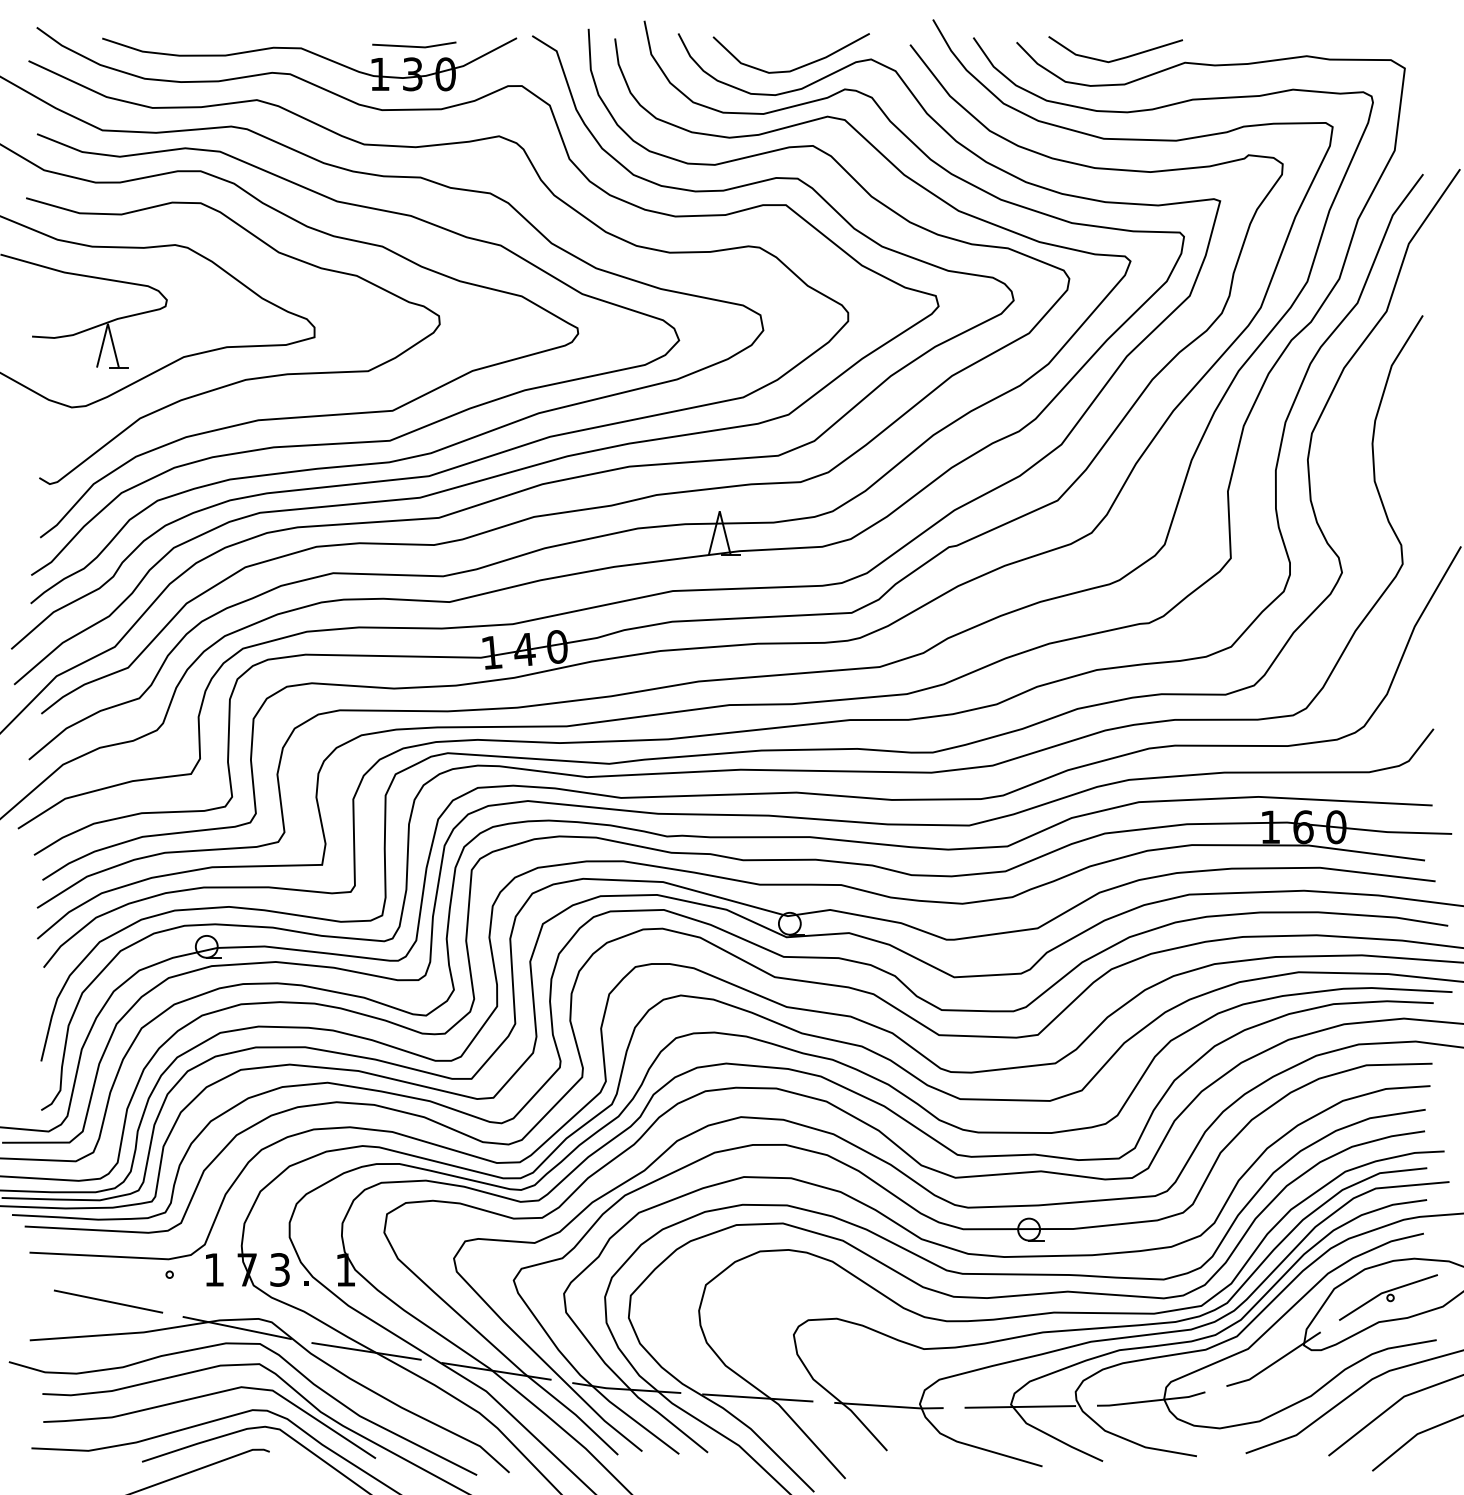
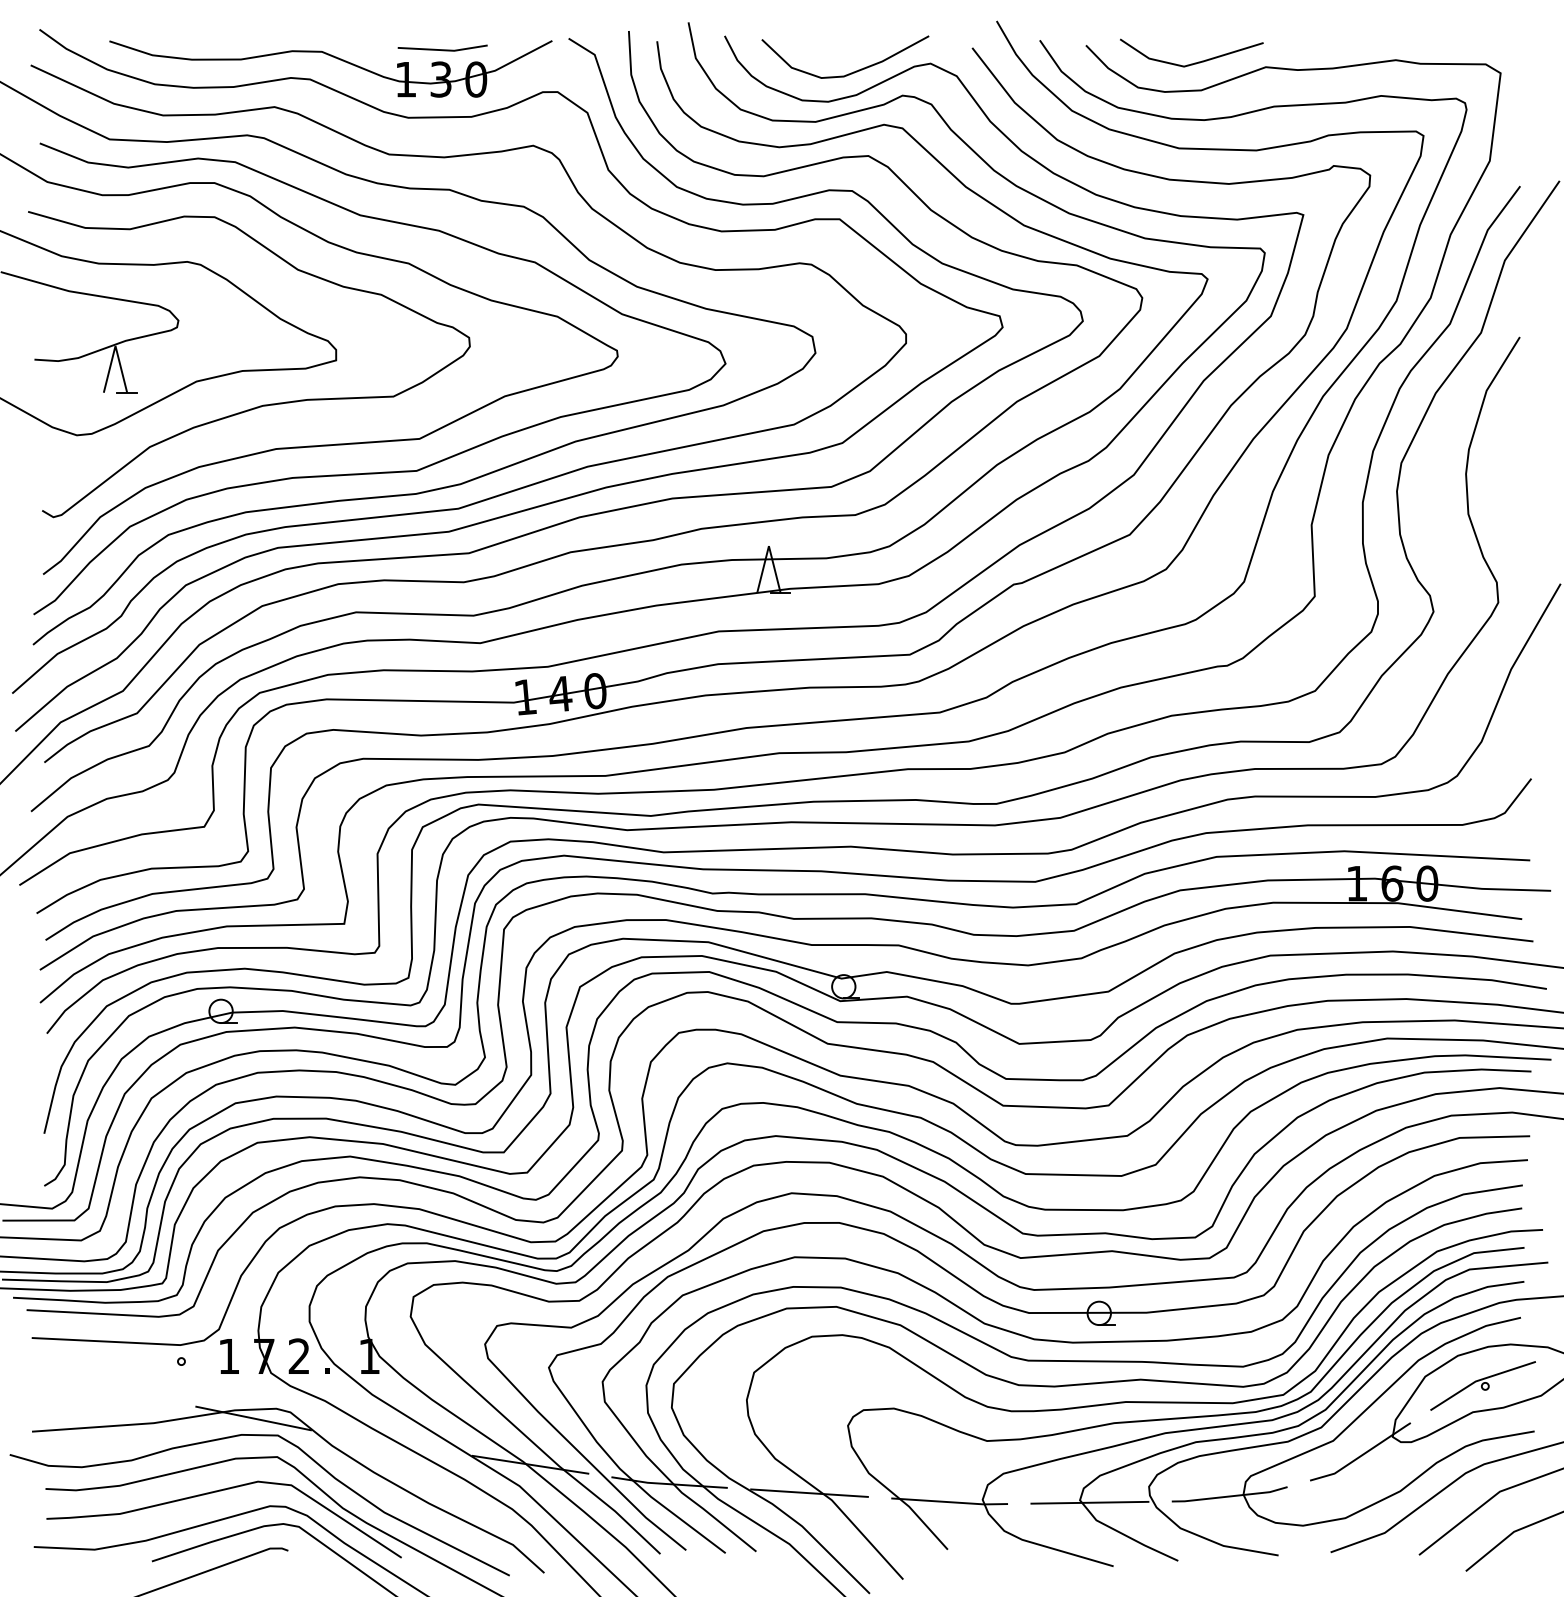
text: (279, 1269) -> (298, 1355), 3 -> 2
line: (108, 1301) -> (116, 1390), removed
line: (366, 1351) -> (391, 1443), removed

